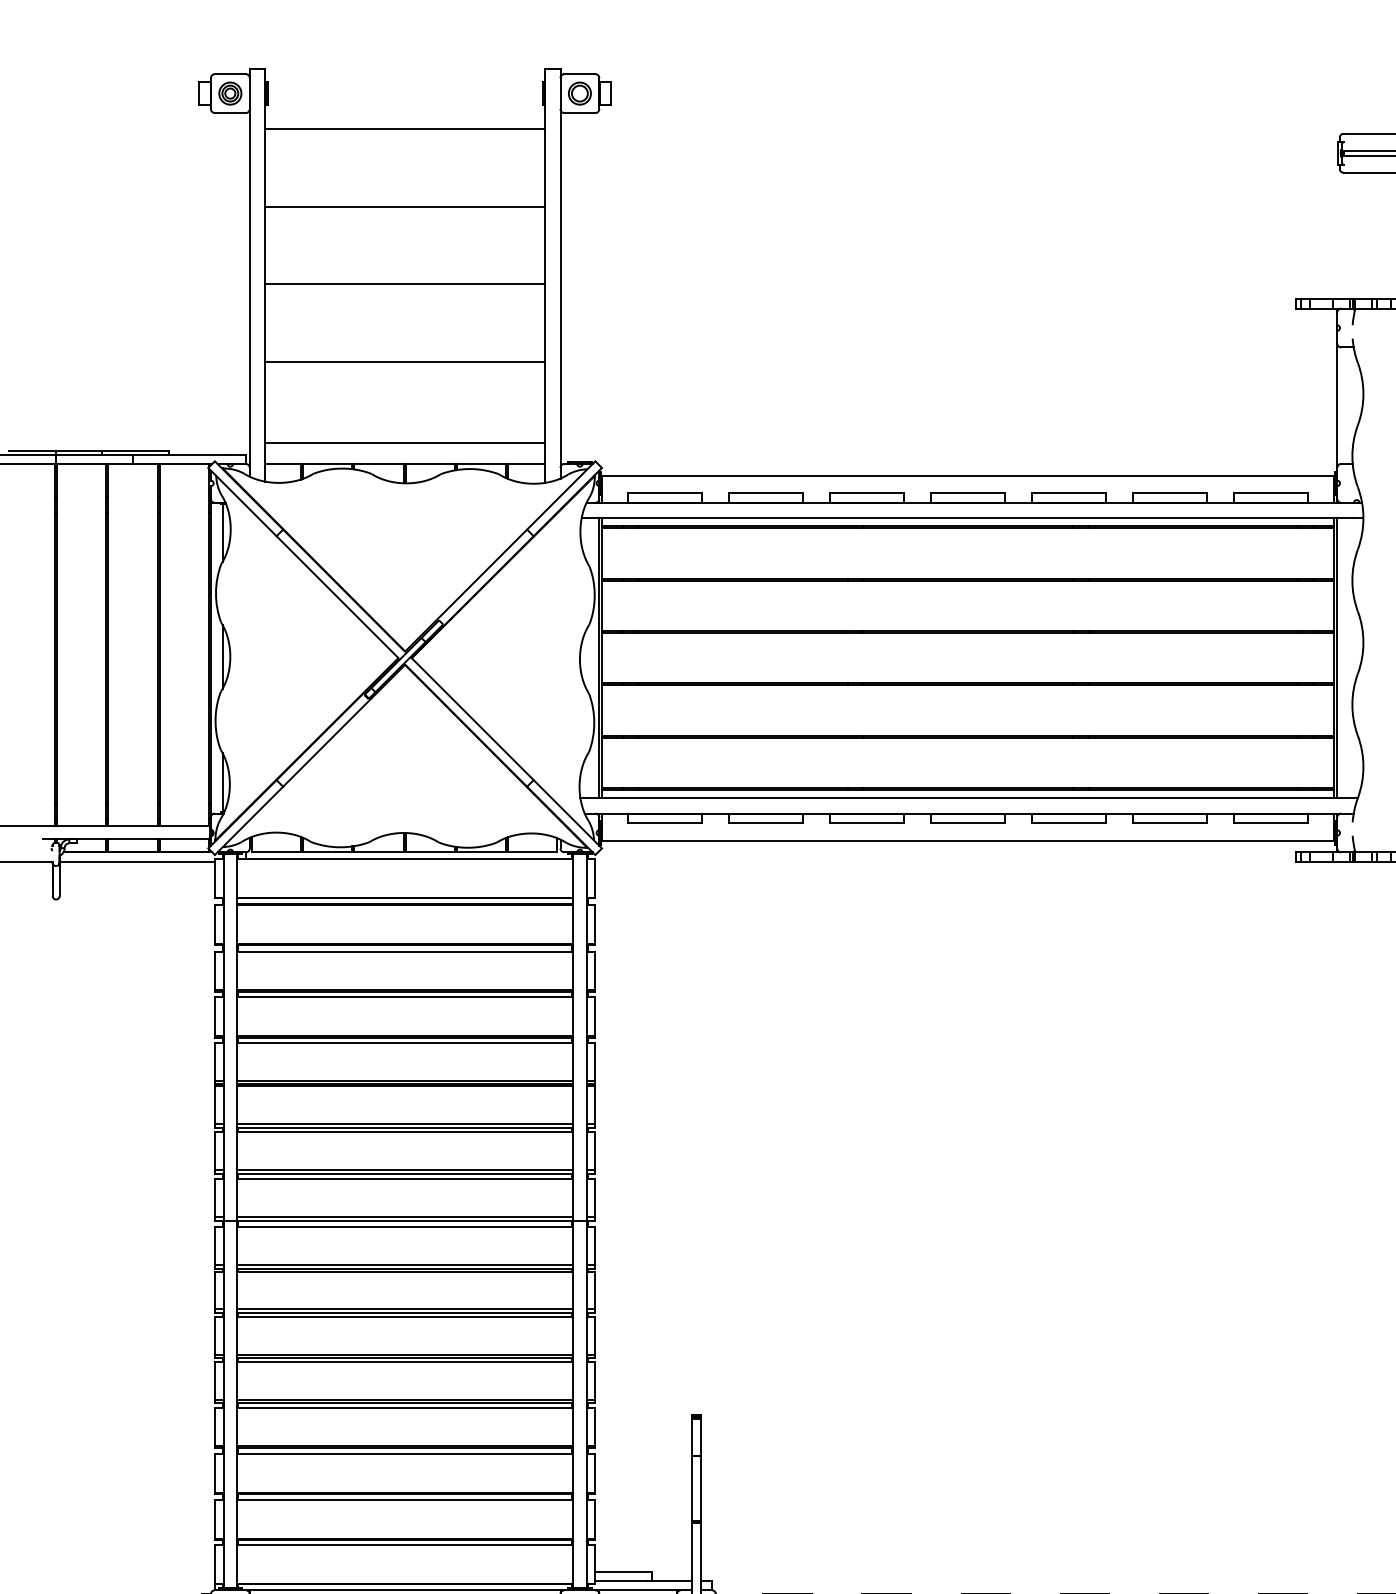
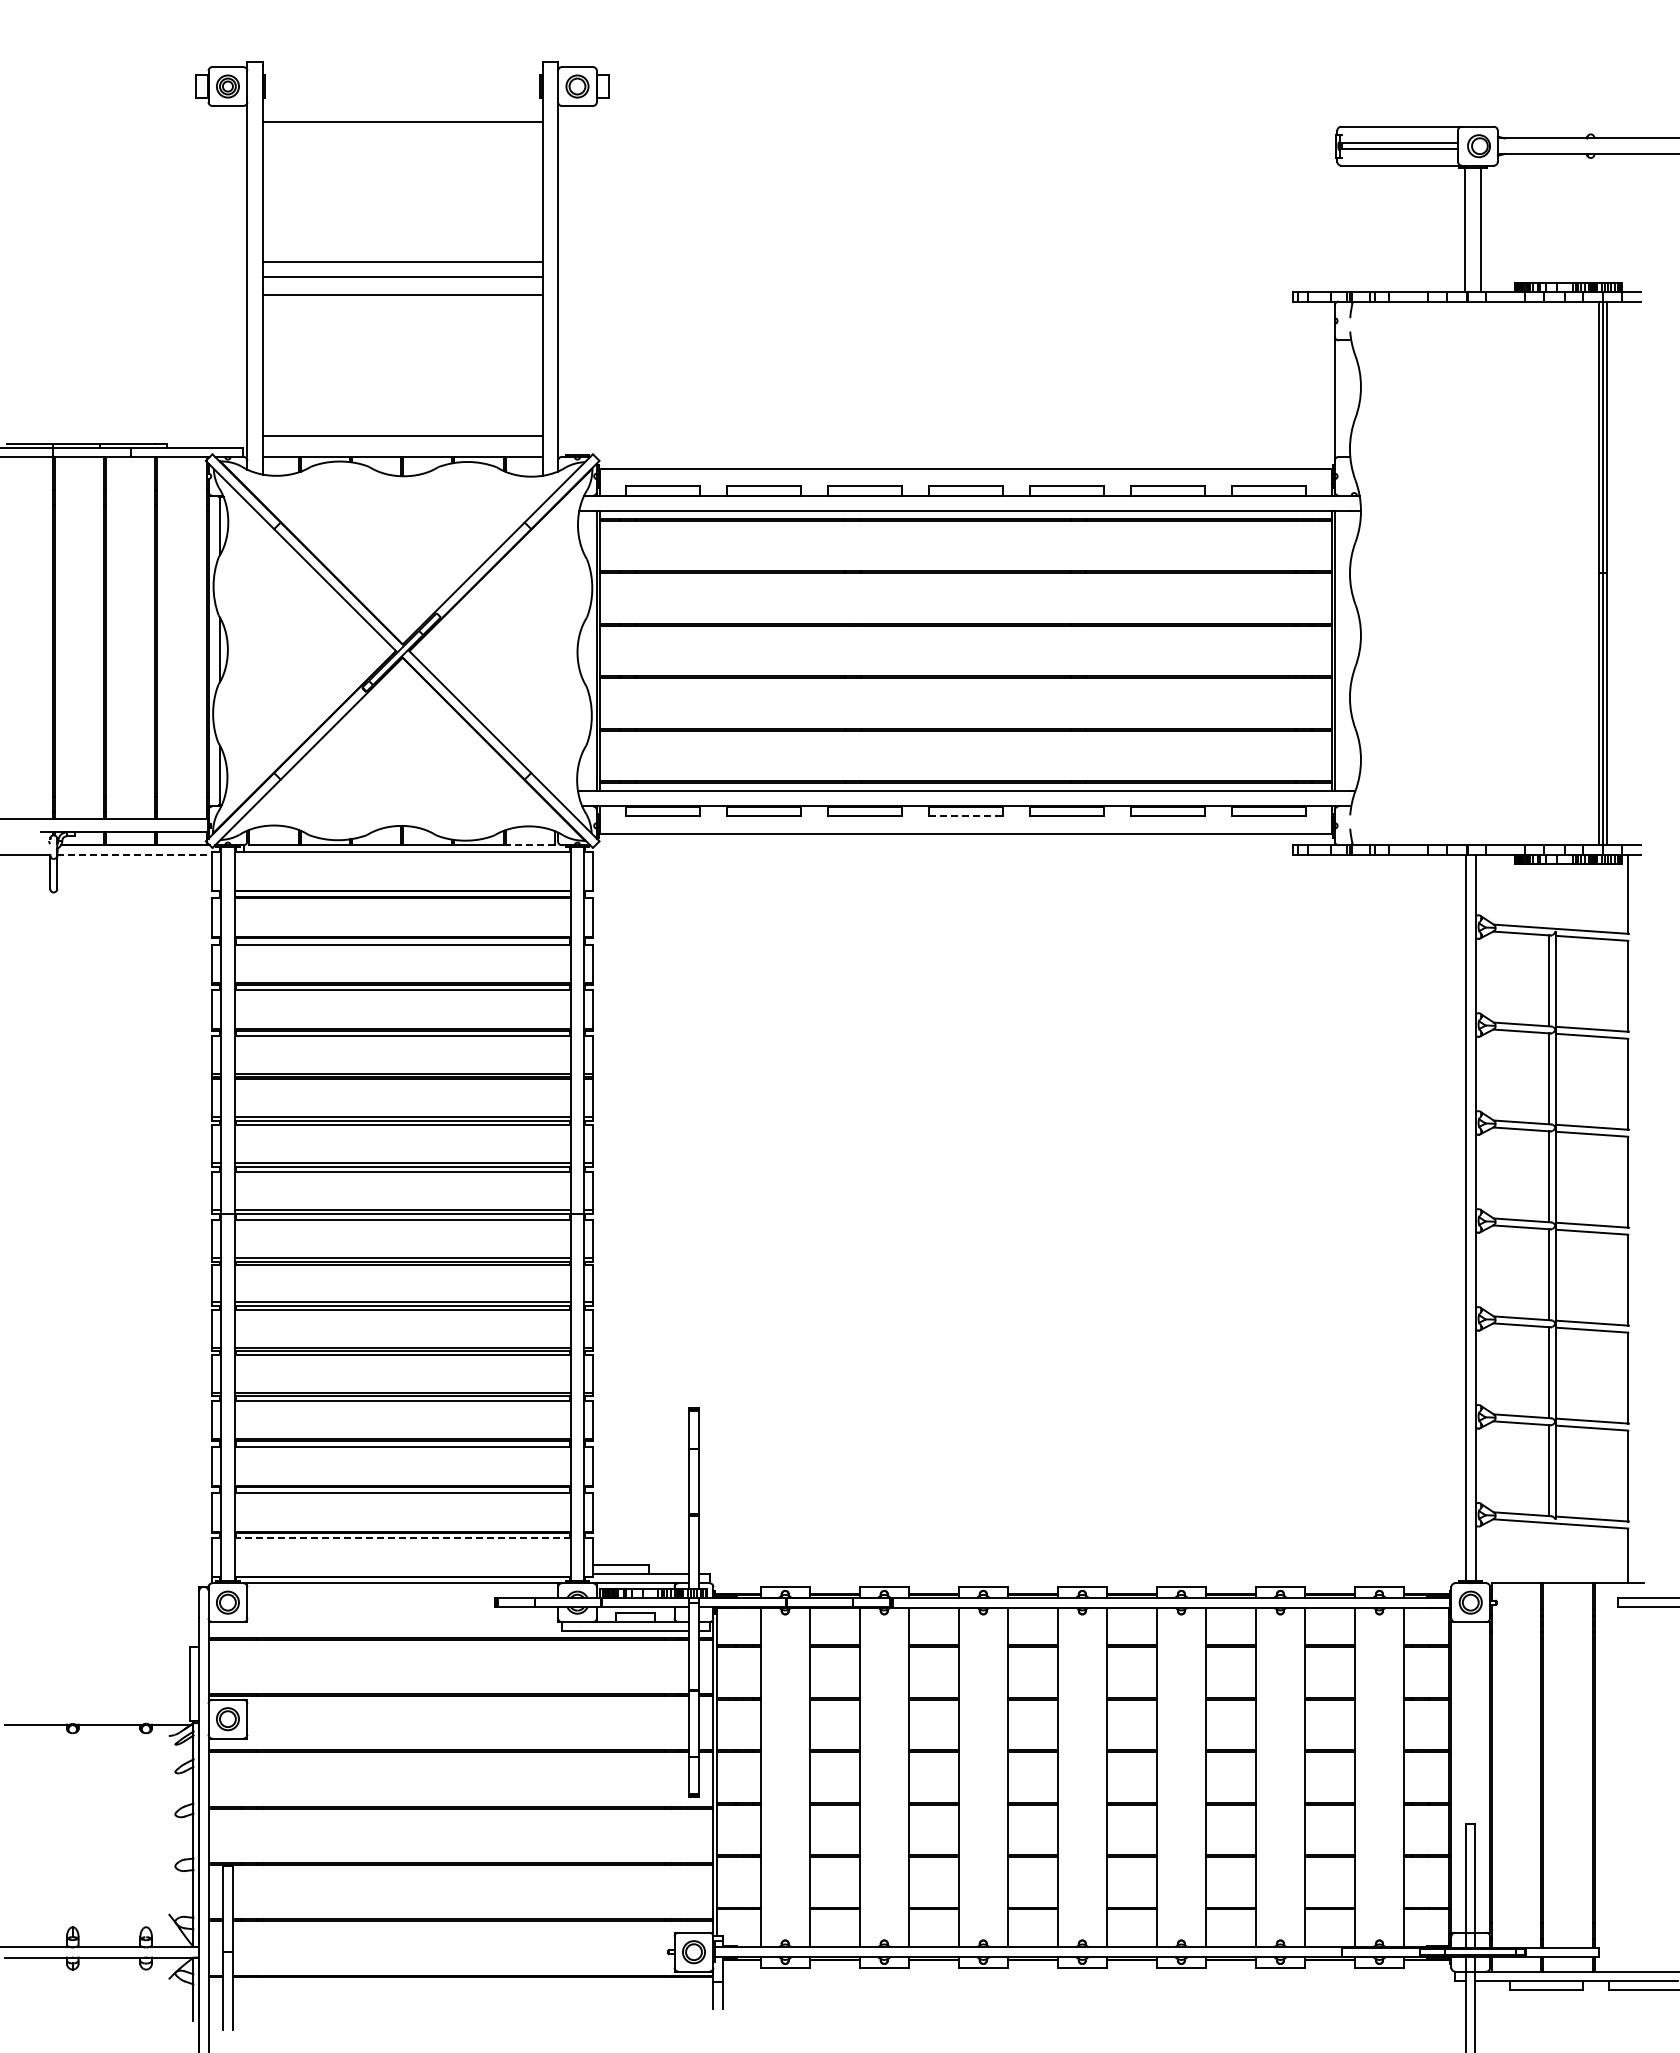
line: (404, 206) -> (402, 262), moved
line: (404, 361) -> (402, 294), moved
line: (967, 822) -> (965, 815), solid -> dashed
line: (532, 852) -> (530, 845), solid -> dashed
line: (136, 861) -> (134, 854), solid -> dashed
line: (404, 1544) -> (402, 1537), solid -> dashed

